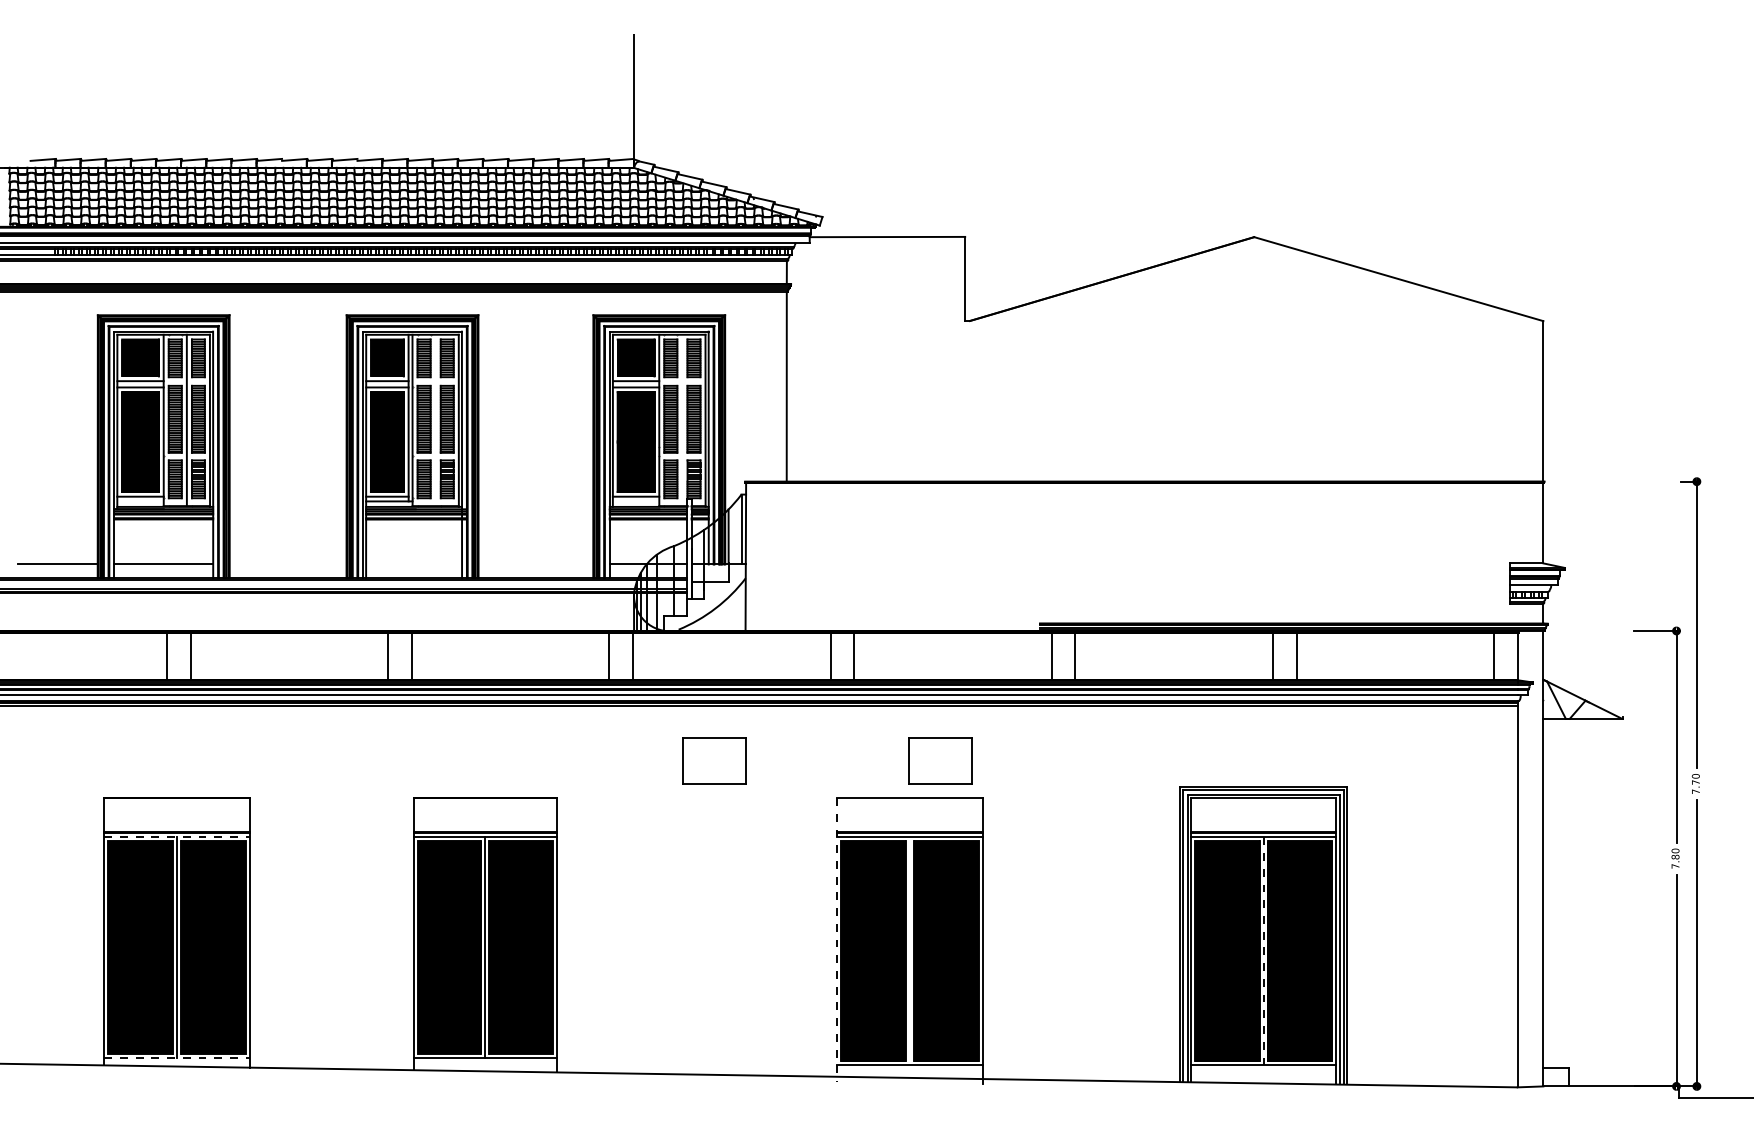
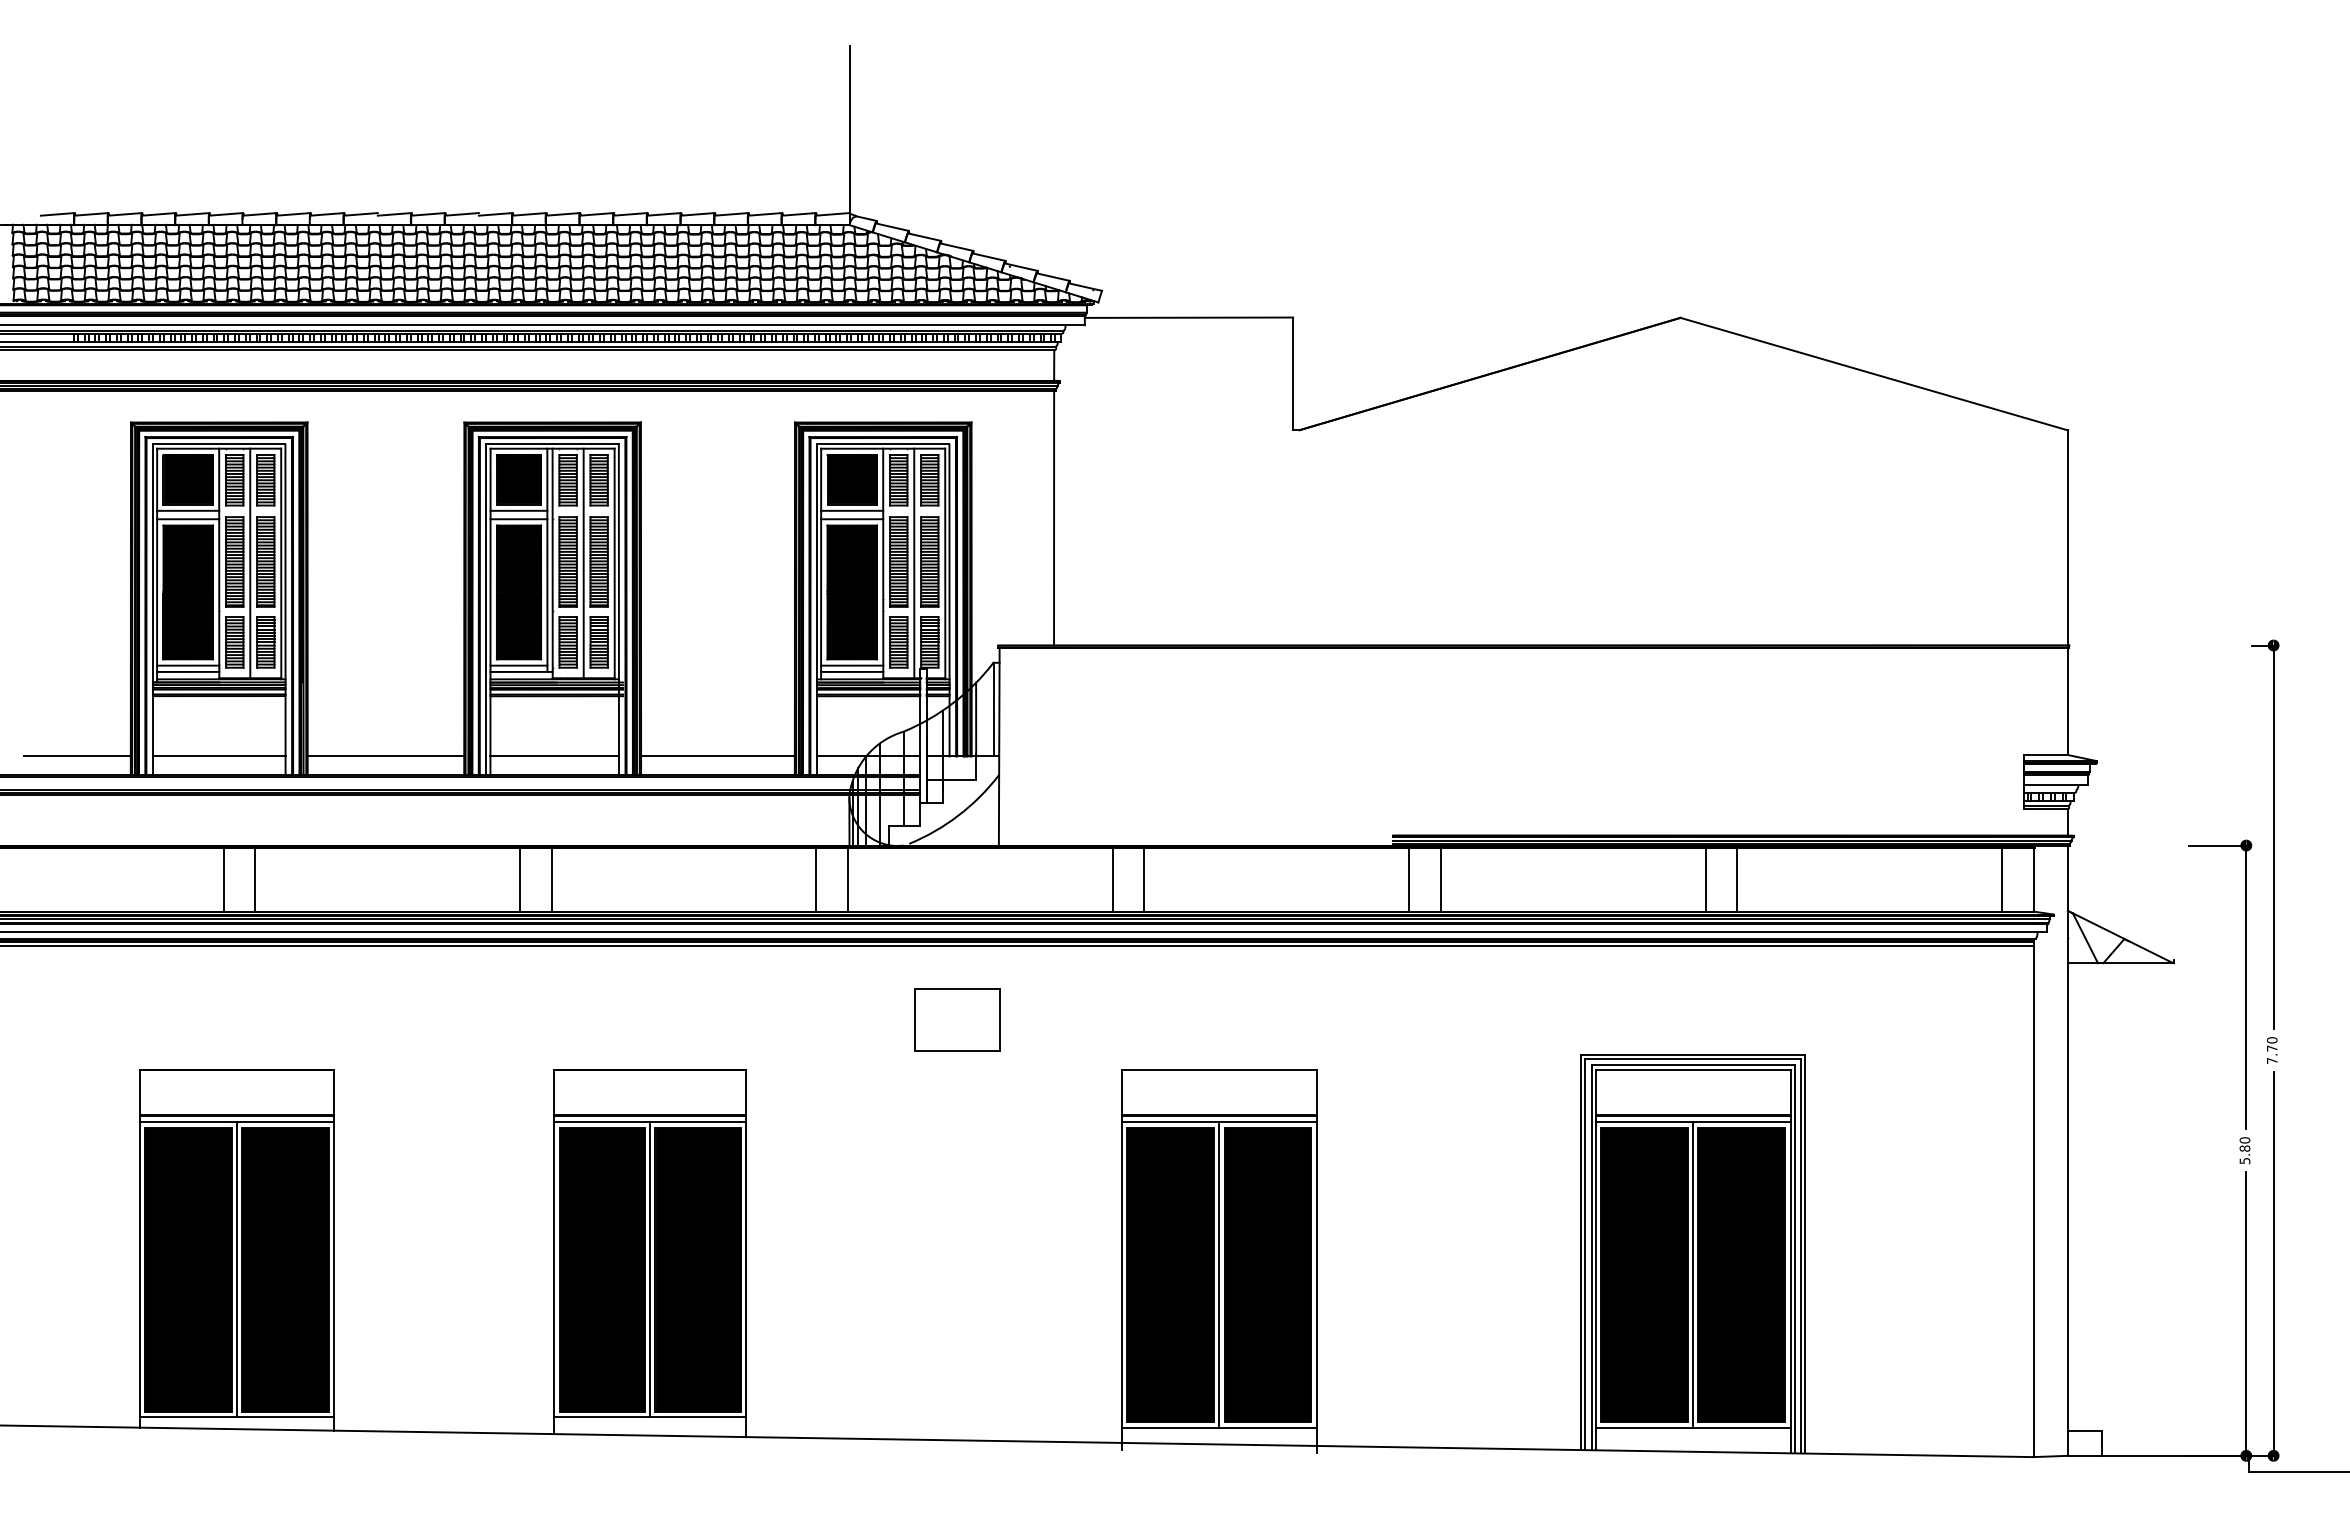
line: (435, 420) -> (583, 563), added
line: (682, 420) -> (914, 563), added
line: (140, 501) -> (188, 671), added
line: (636, 501) -> (852, 671), added
line: (287, 564) -> (385, 756), added
line: (413, 564) -> (554, 756), added
line: (535, 564) -> (717, 756), added
part: (940, 760) -> (1260, 1019), removed
line: (177, 837) -> (237, 1122), dashed -> solid
text: (1675, 866) -> (2244, 1161), 7.80 -> 5.80
line: (837, 940) -> (1121, 1260), dashed -> solid
line: (910, 951) -> (1219, 1274), added
line: (1263, 951) -> (1693, 1274), dashed -> solid
line: (177, 1057) -> (237, 1417), dashed -> solid

